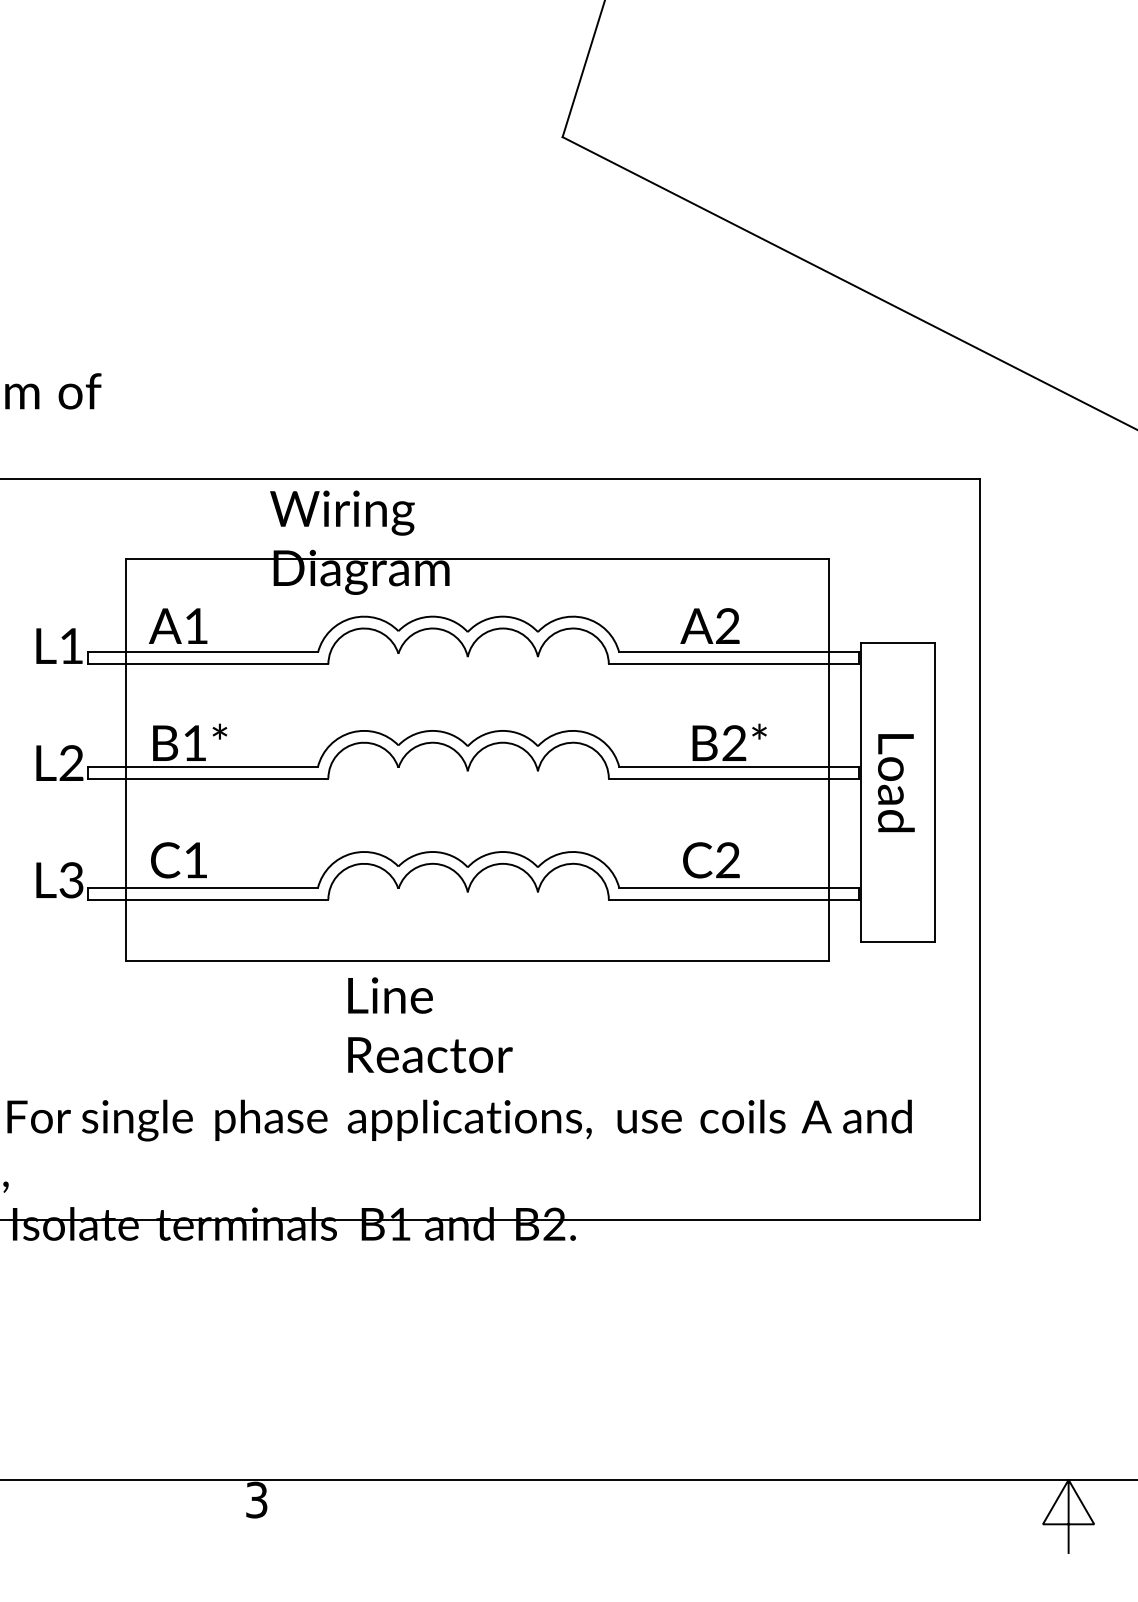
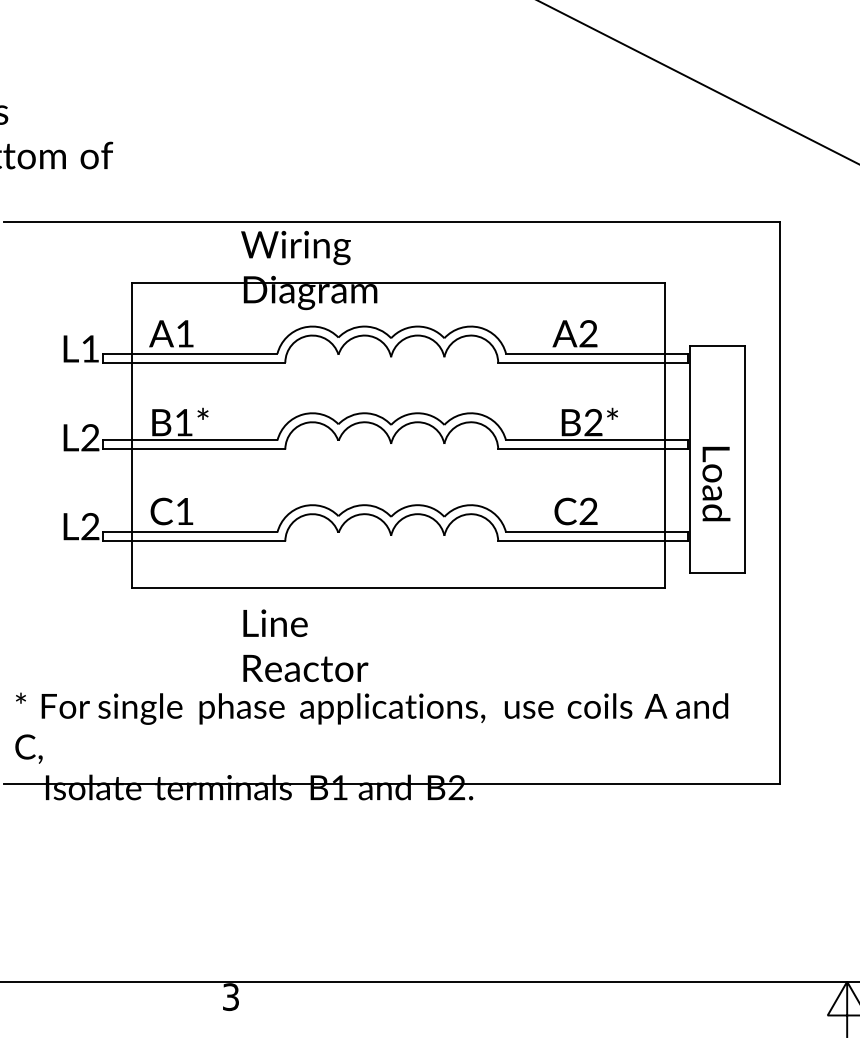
text: (896, 783) -> (716, 484), moved
text: (71, 881) -> (90, 527), L3 -> L2
text: (430, 1025) -> (305, 645), moved

